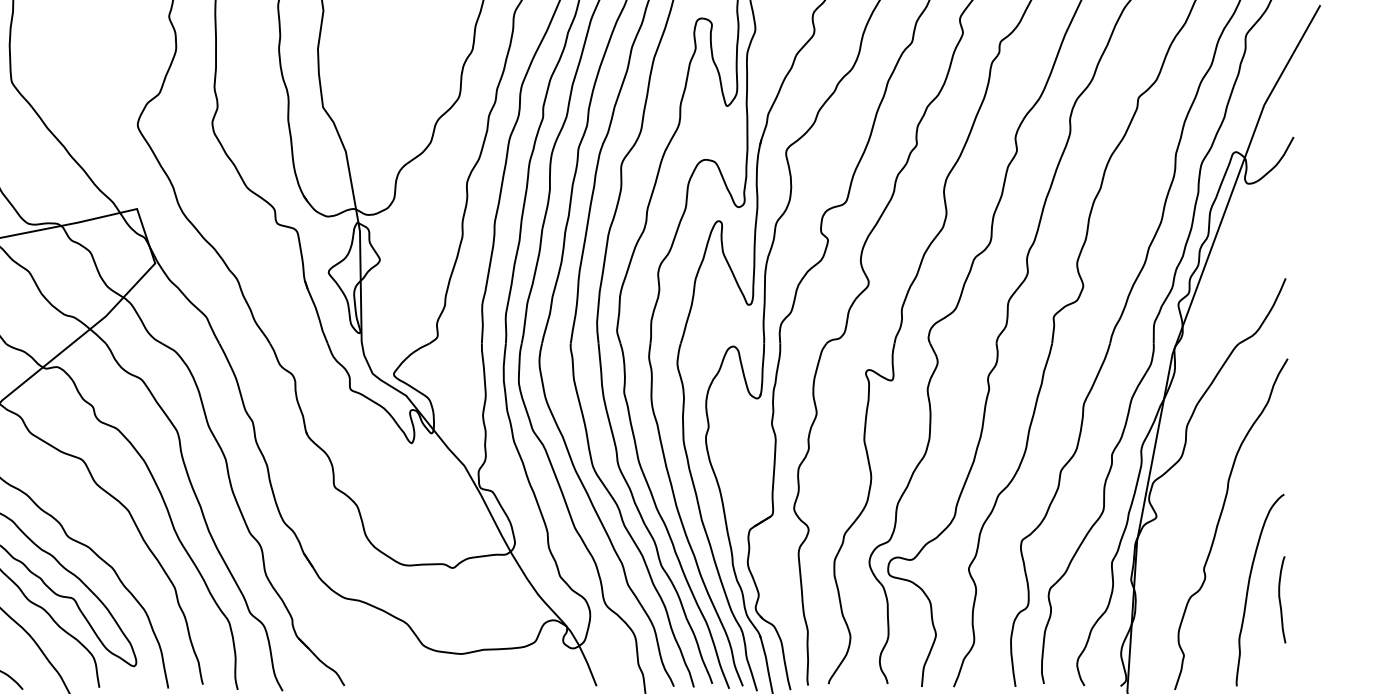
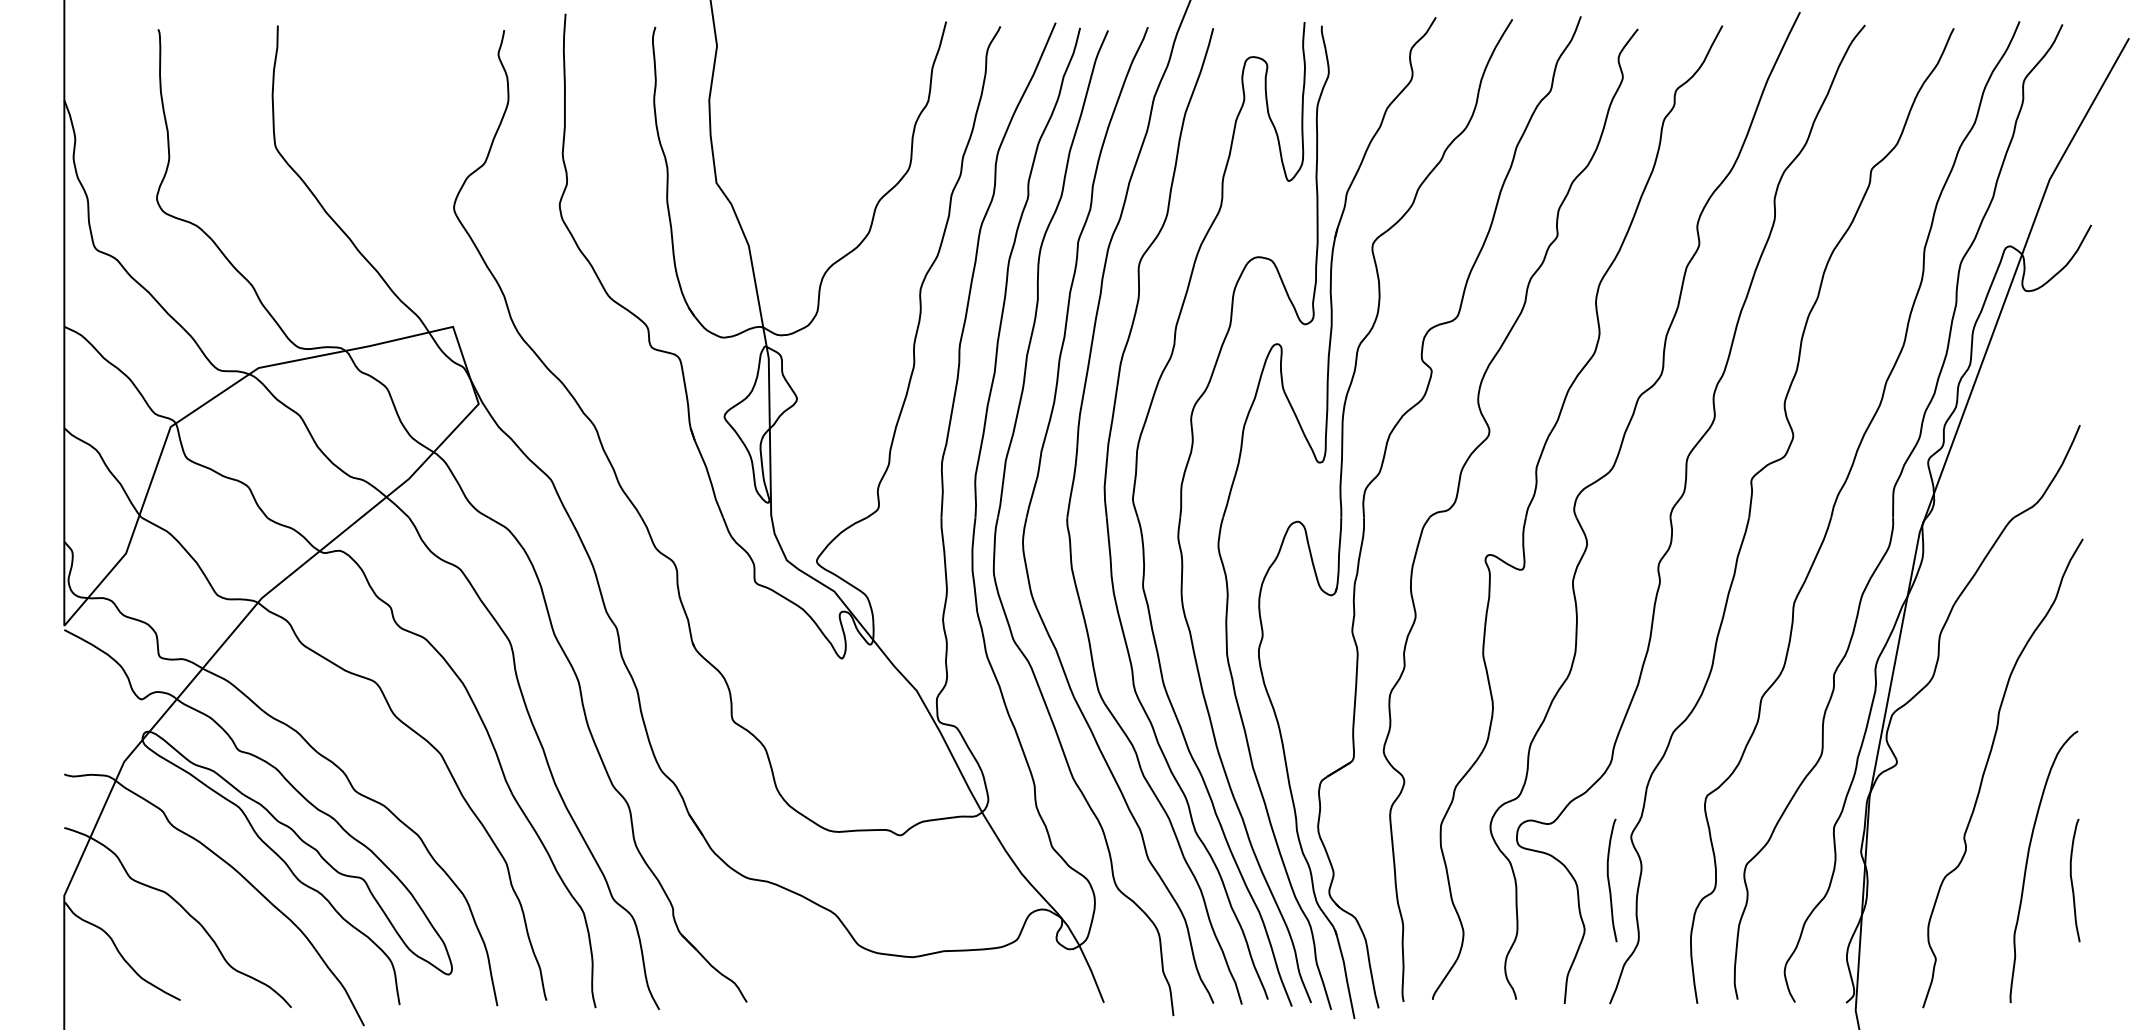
curve: (953, 599) -> (1609, 880), added

